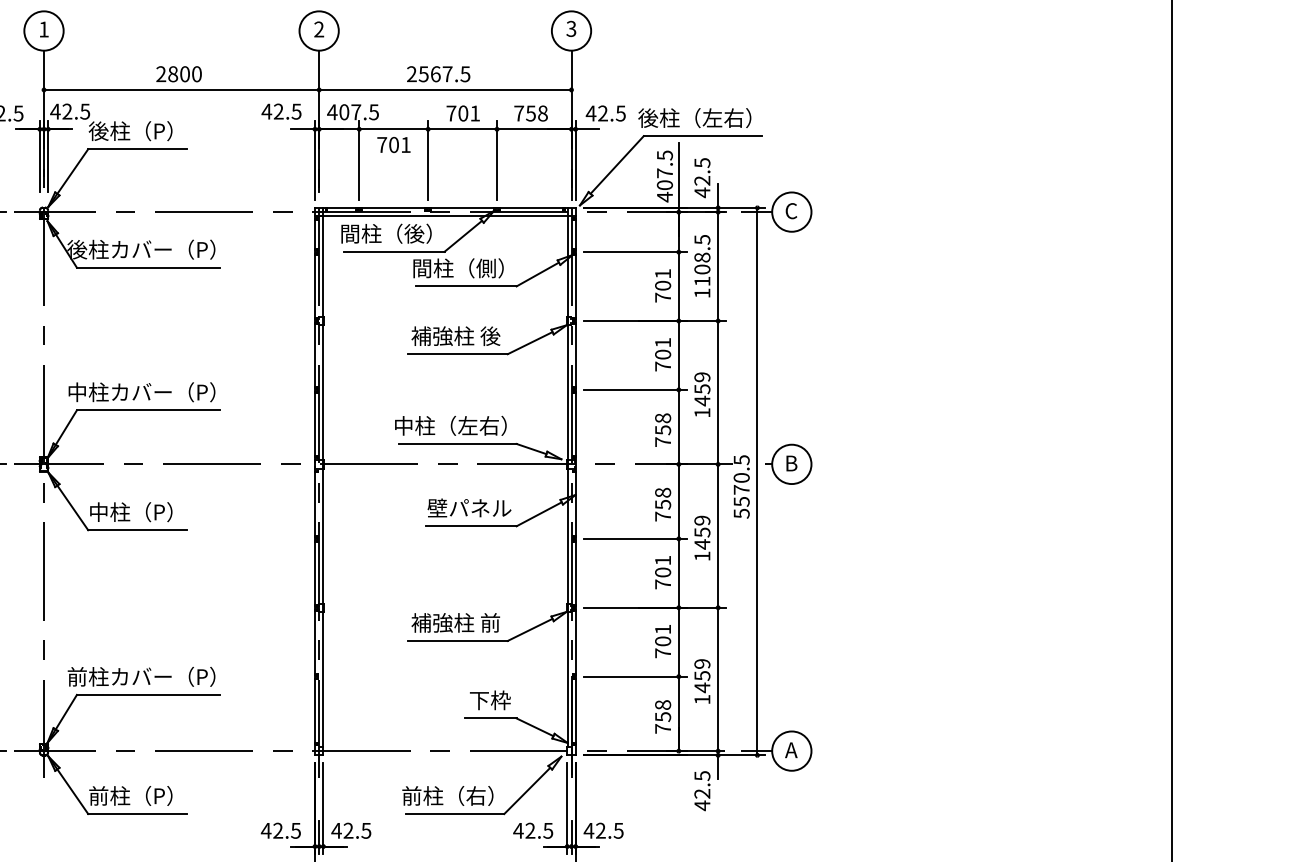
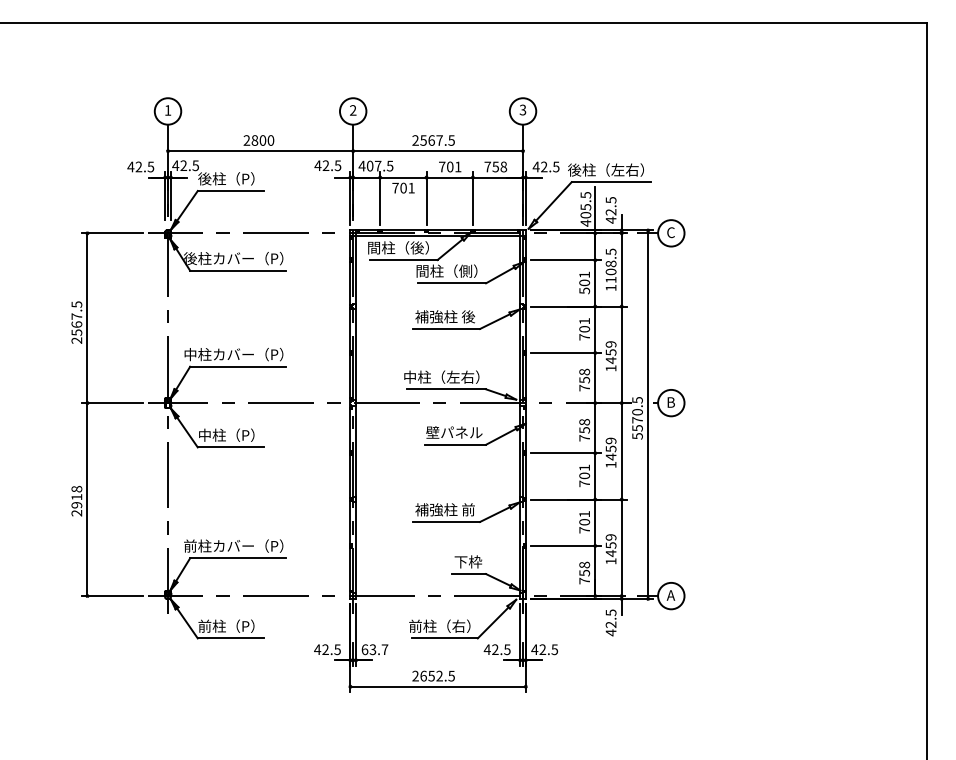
text: (664, 173) -> (585, 207), 407.5 -> 405.5
text: (662, 297) -> (584, 290), 701 -> 501
text: (350, 830) -> (374, 649), 42.5 -> 63.7

